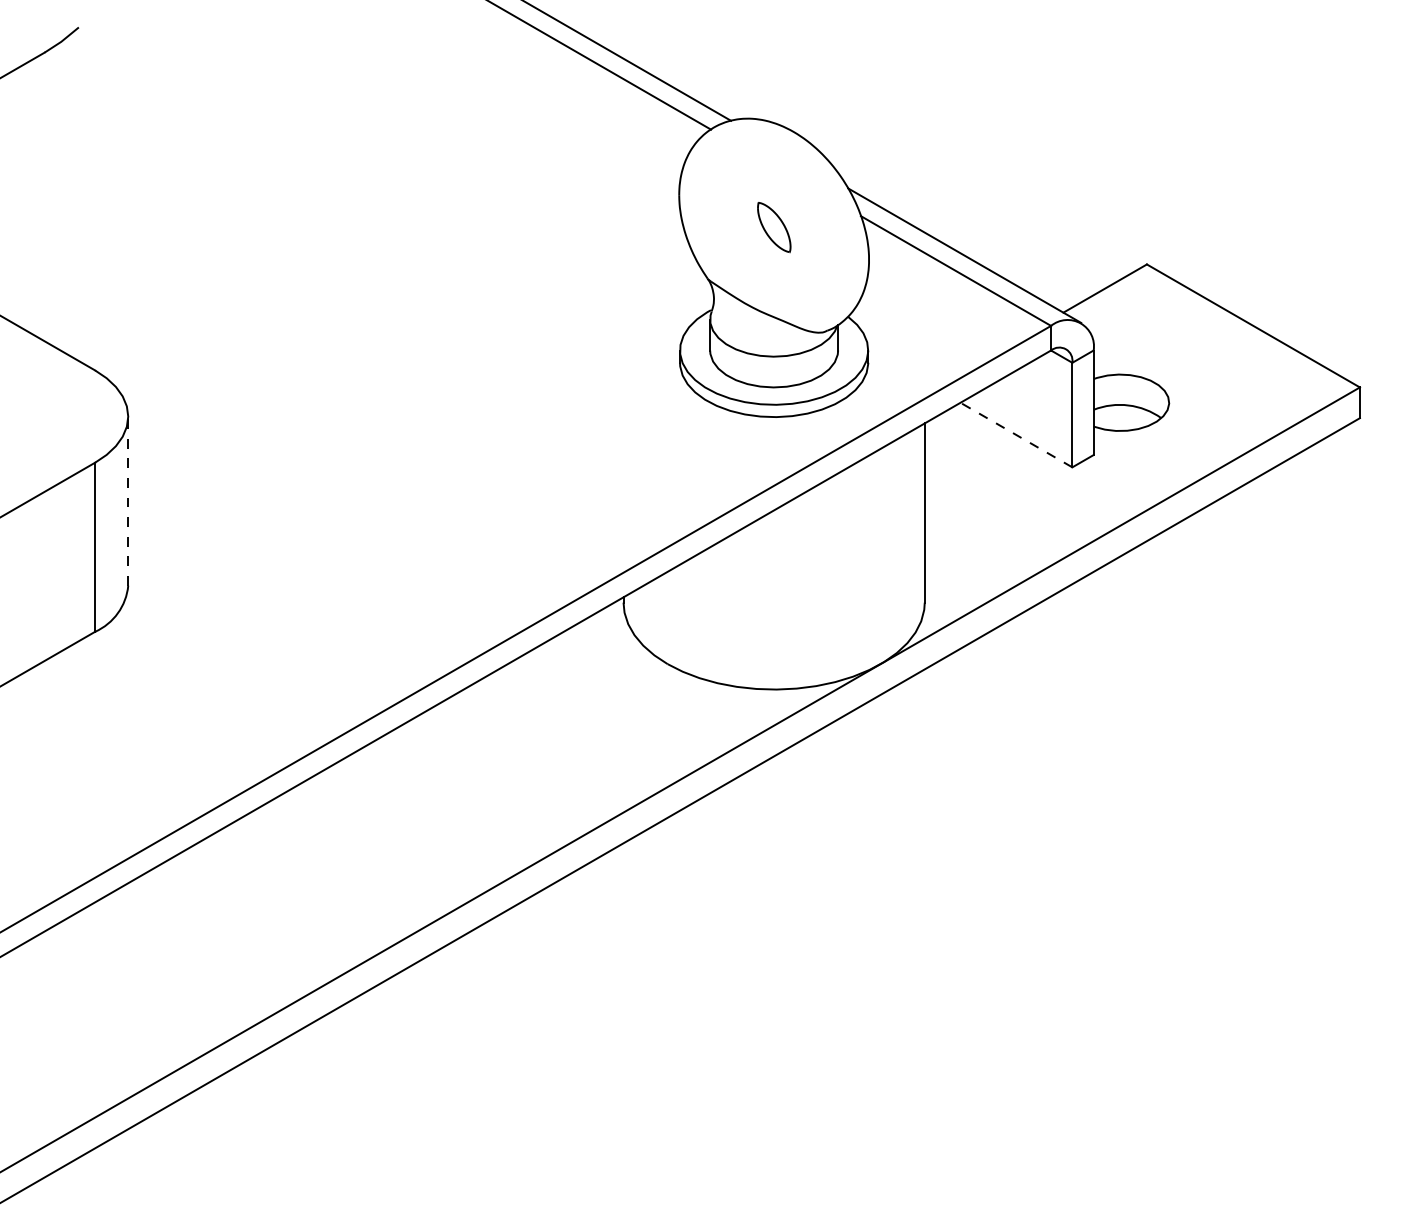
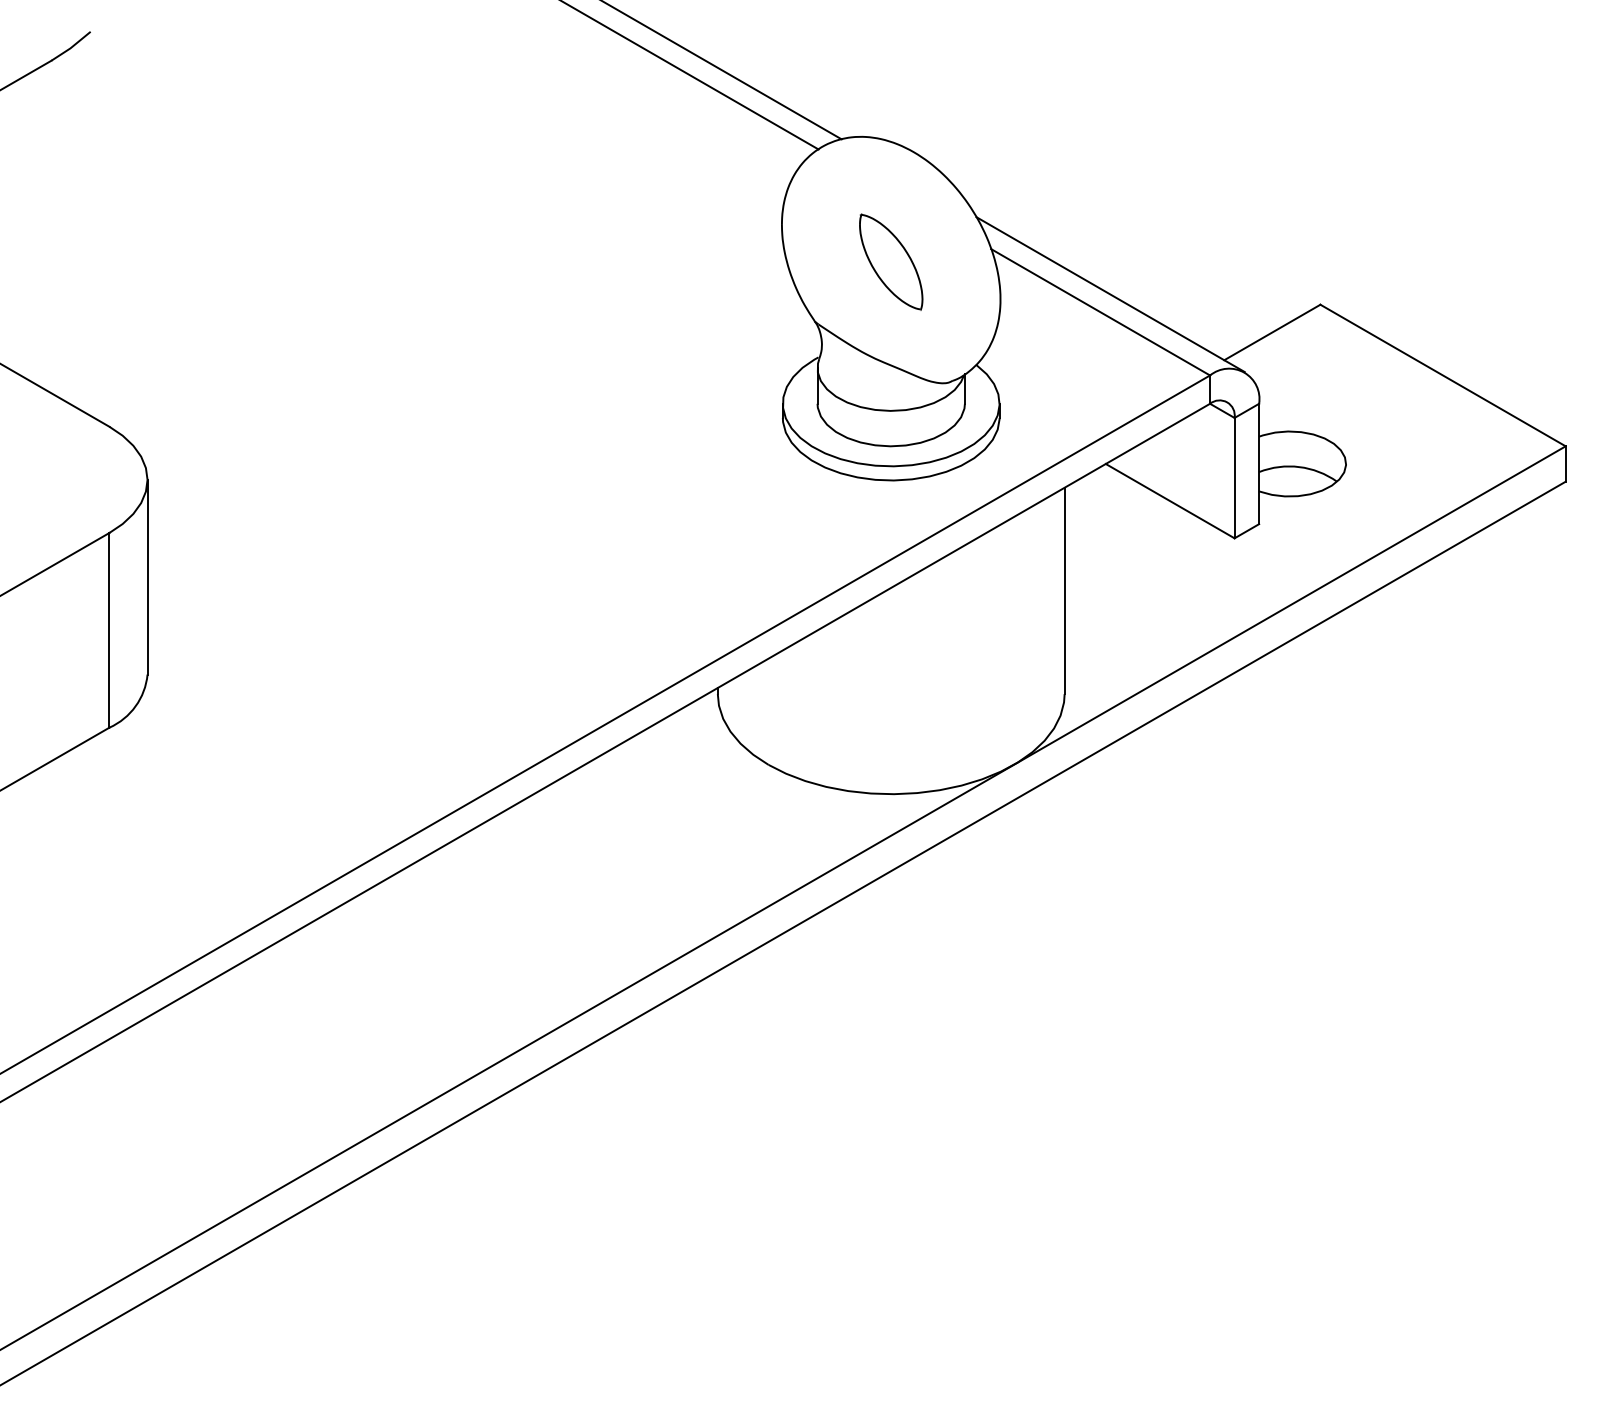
part: (774, 227) -> (891, 262), size x1.67
line: (1016, 435) -> (1170, 501), dashed -> solid
line: (128, 501) -> (147, 577), dashed -> solid

